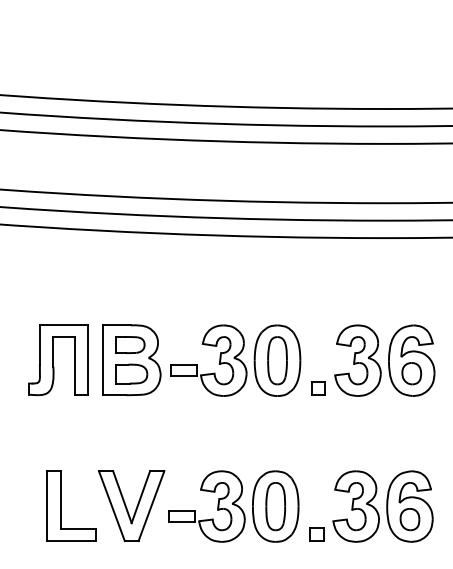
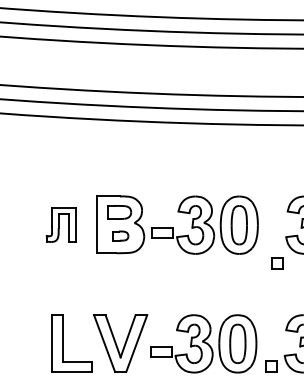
part: (58, 360) -> (61, 225), size x0.6
part: (131, 373) -> (120, 235), size x0.6
part: (318, 388) -> (277, 263), moved

